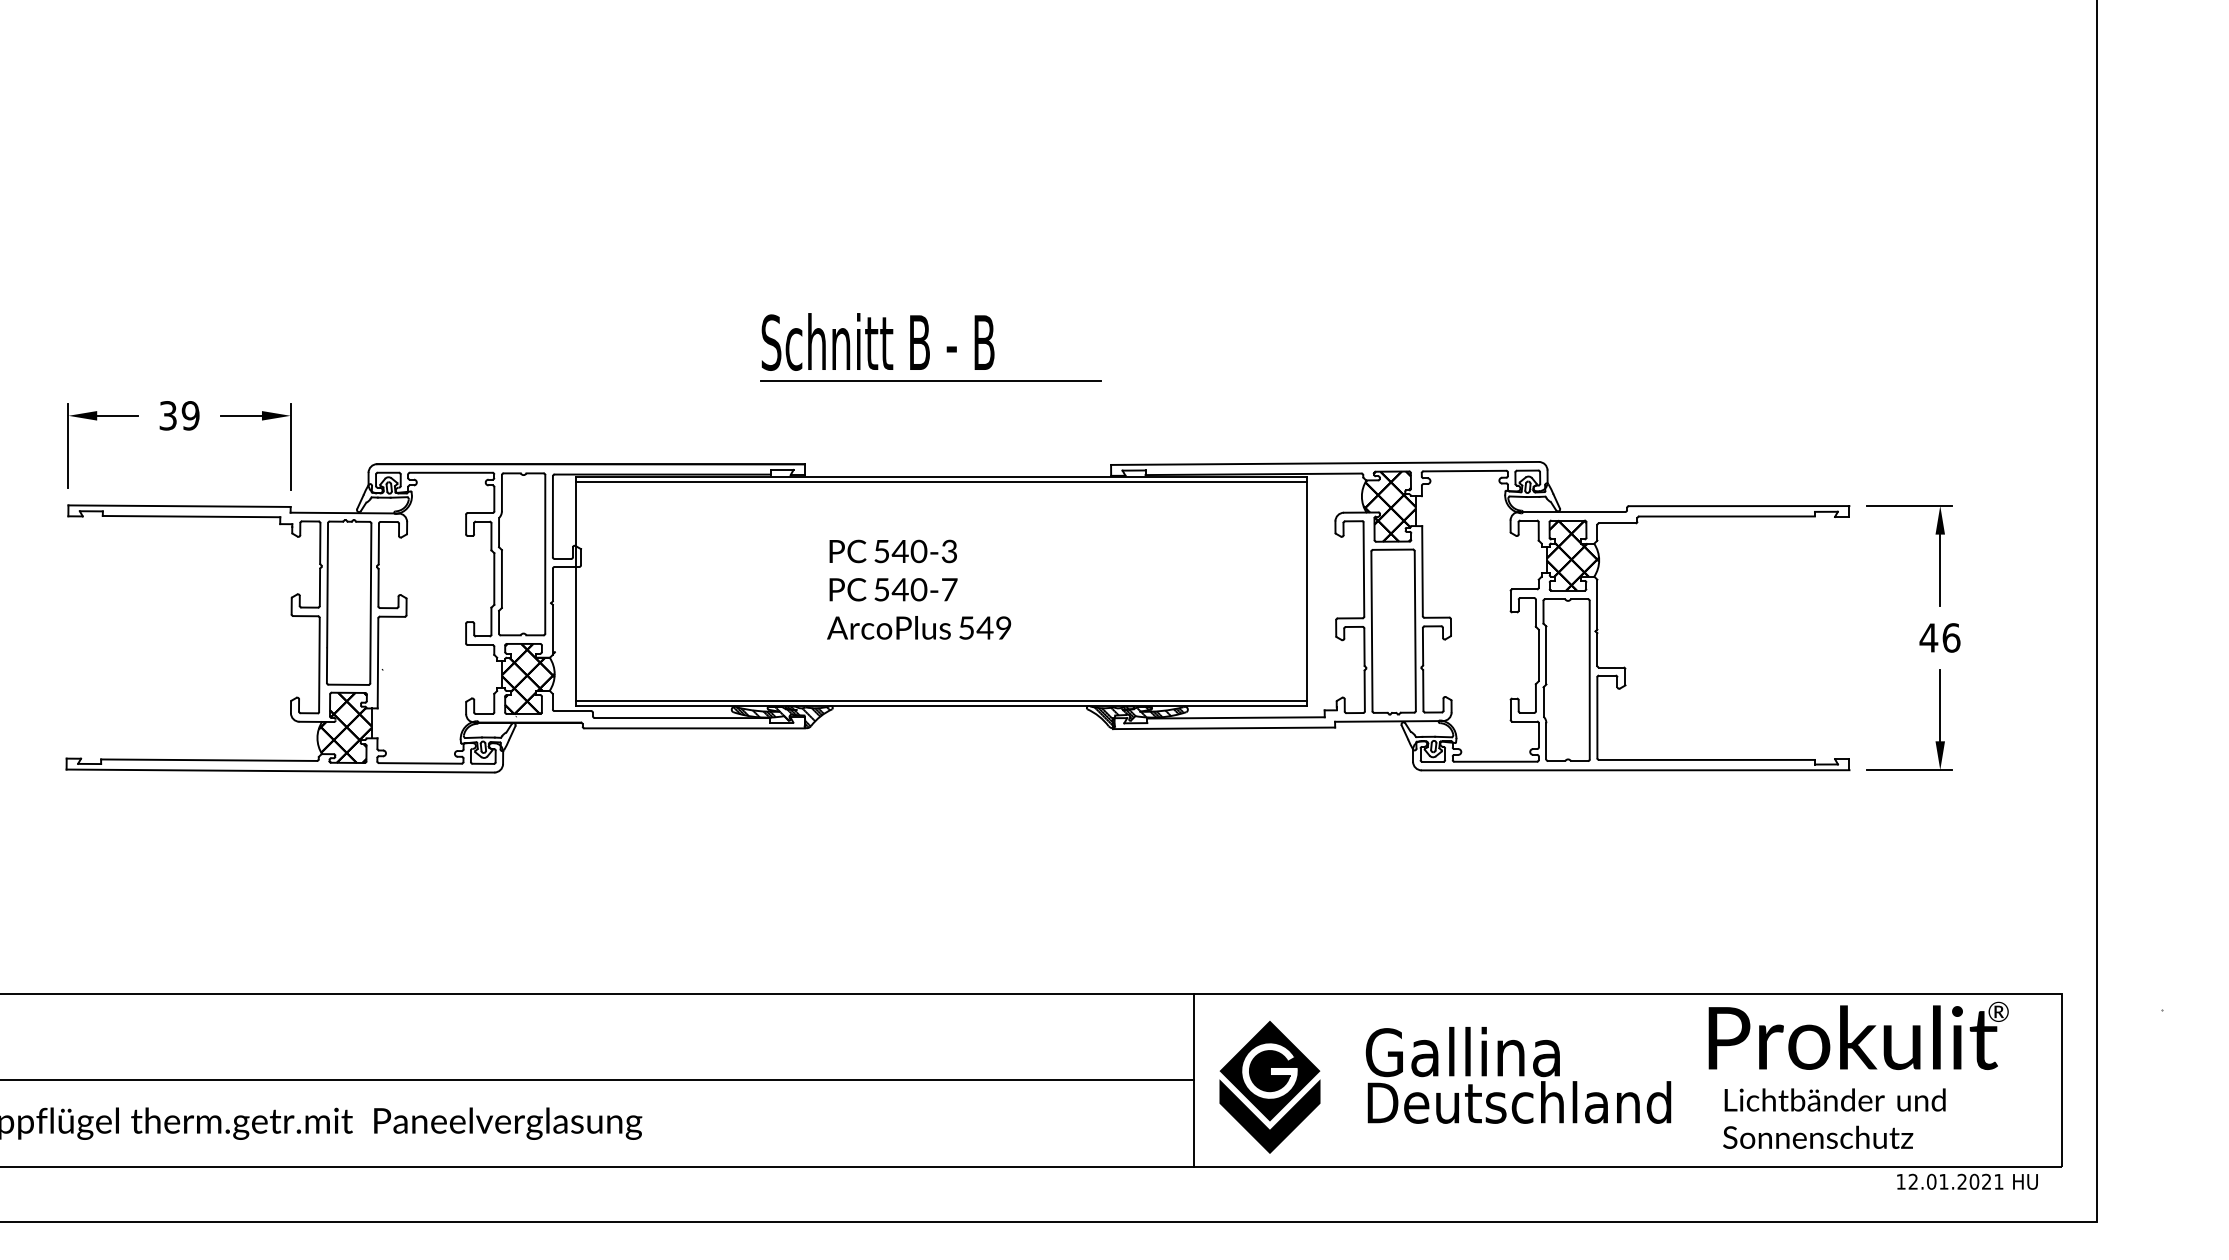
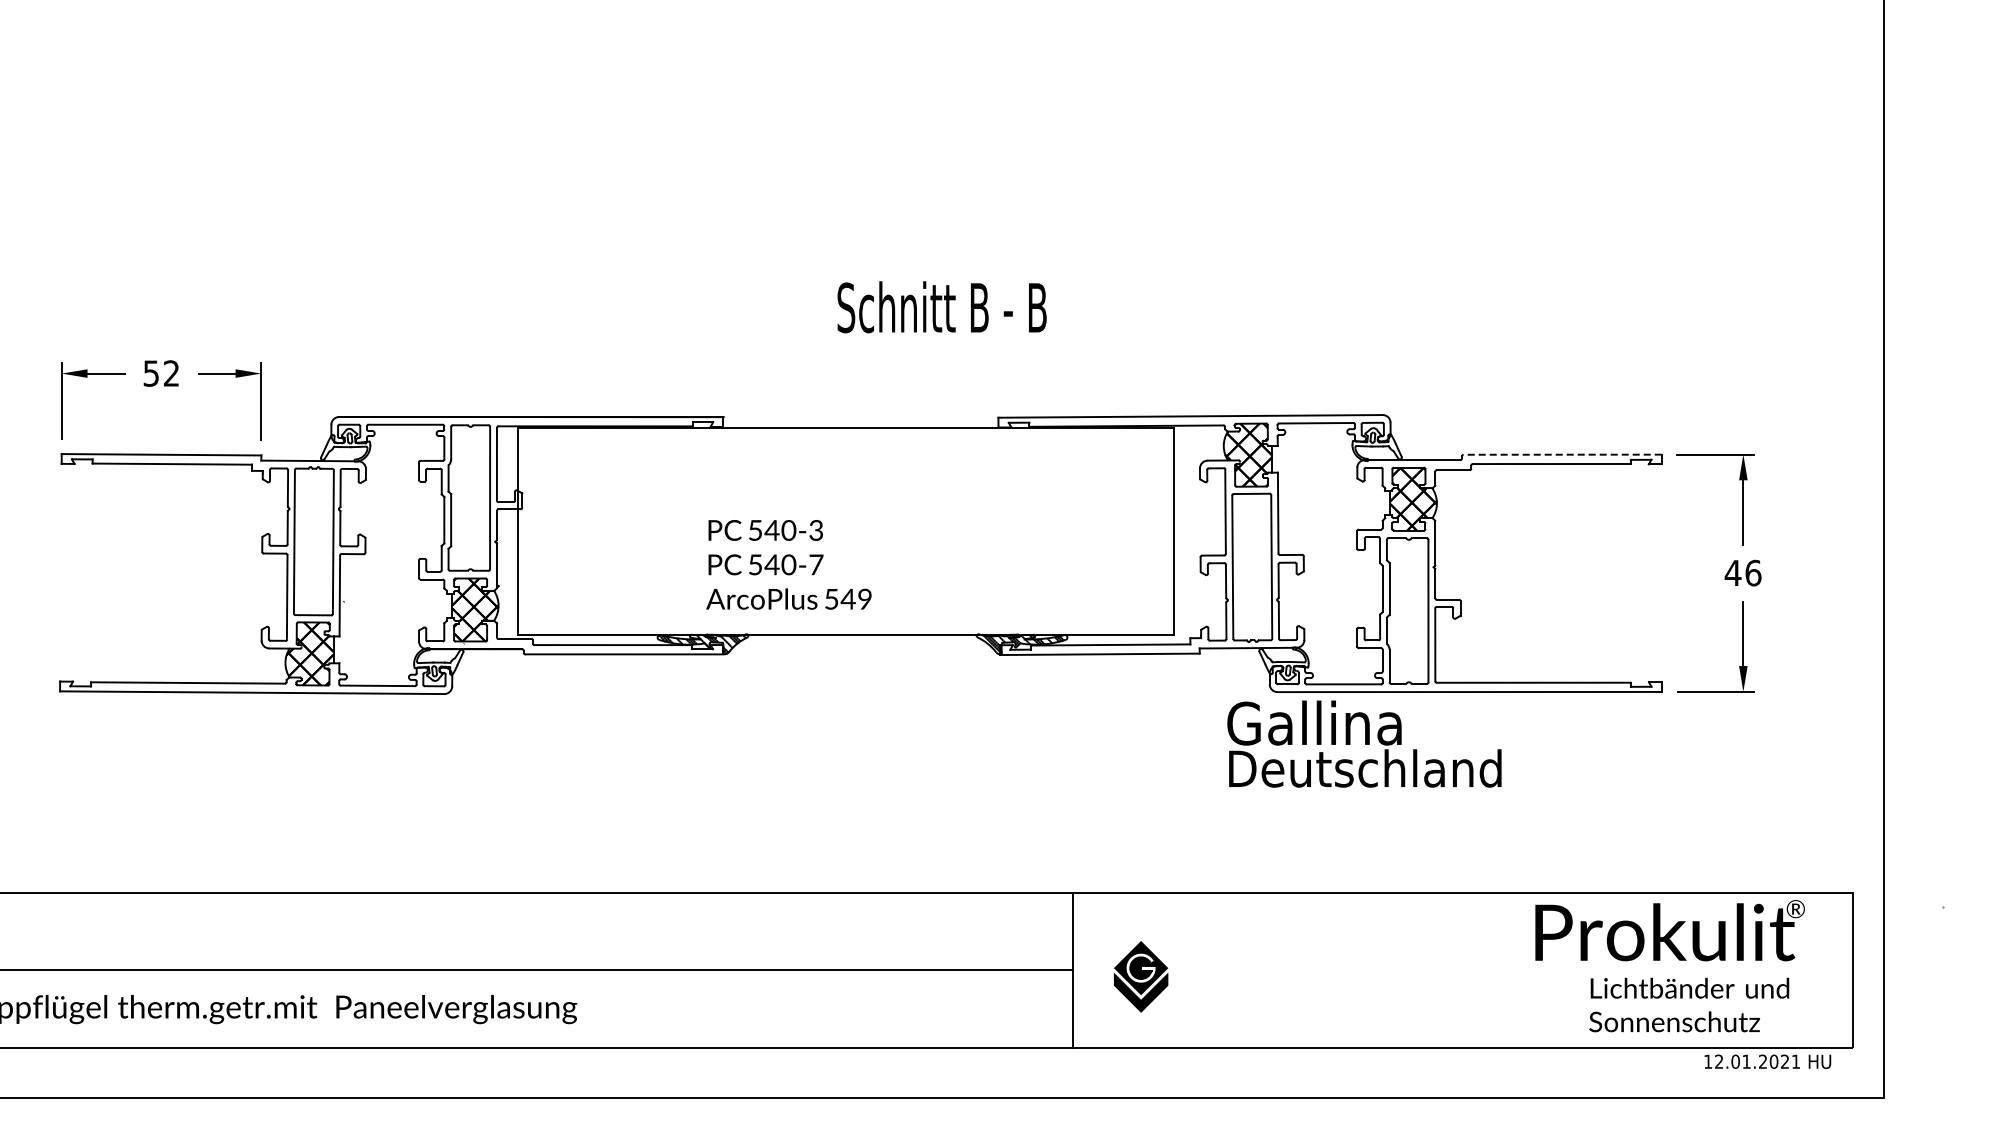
text: (877, 342) -> (941, 307), moved
line: (930, 381) -> (836, 342), removed
text: (179, 415) -> (161, 373), 39 -> 52
line: (940, 482) -> (845, 433), removed
line: (1738, 505) -> (1562, 454), solid -> dashed
text: (918, 589) -> (788, 564), moved
line: (940, 700) -> (845, 629), removed
text: (1518, 1074) -> (1364, 743), moved
part: (1269, 1086) -> (1140, 976), size x0.6
text: (1834, 1118) -> (1689, 1004), moved

